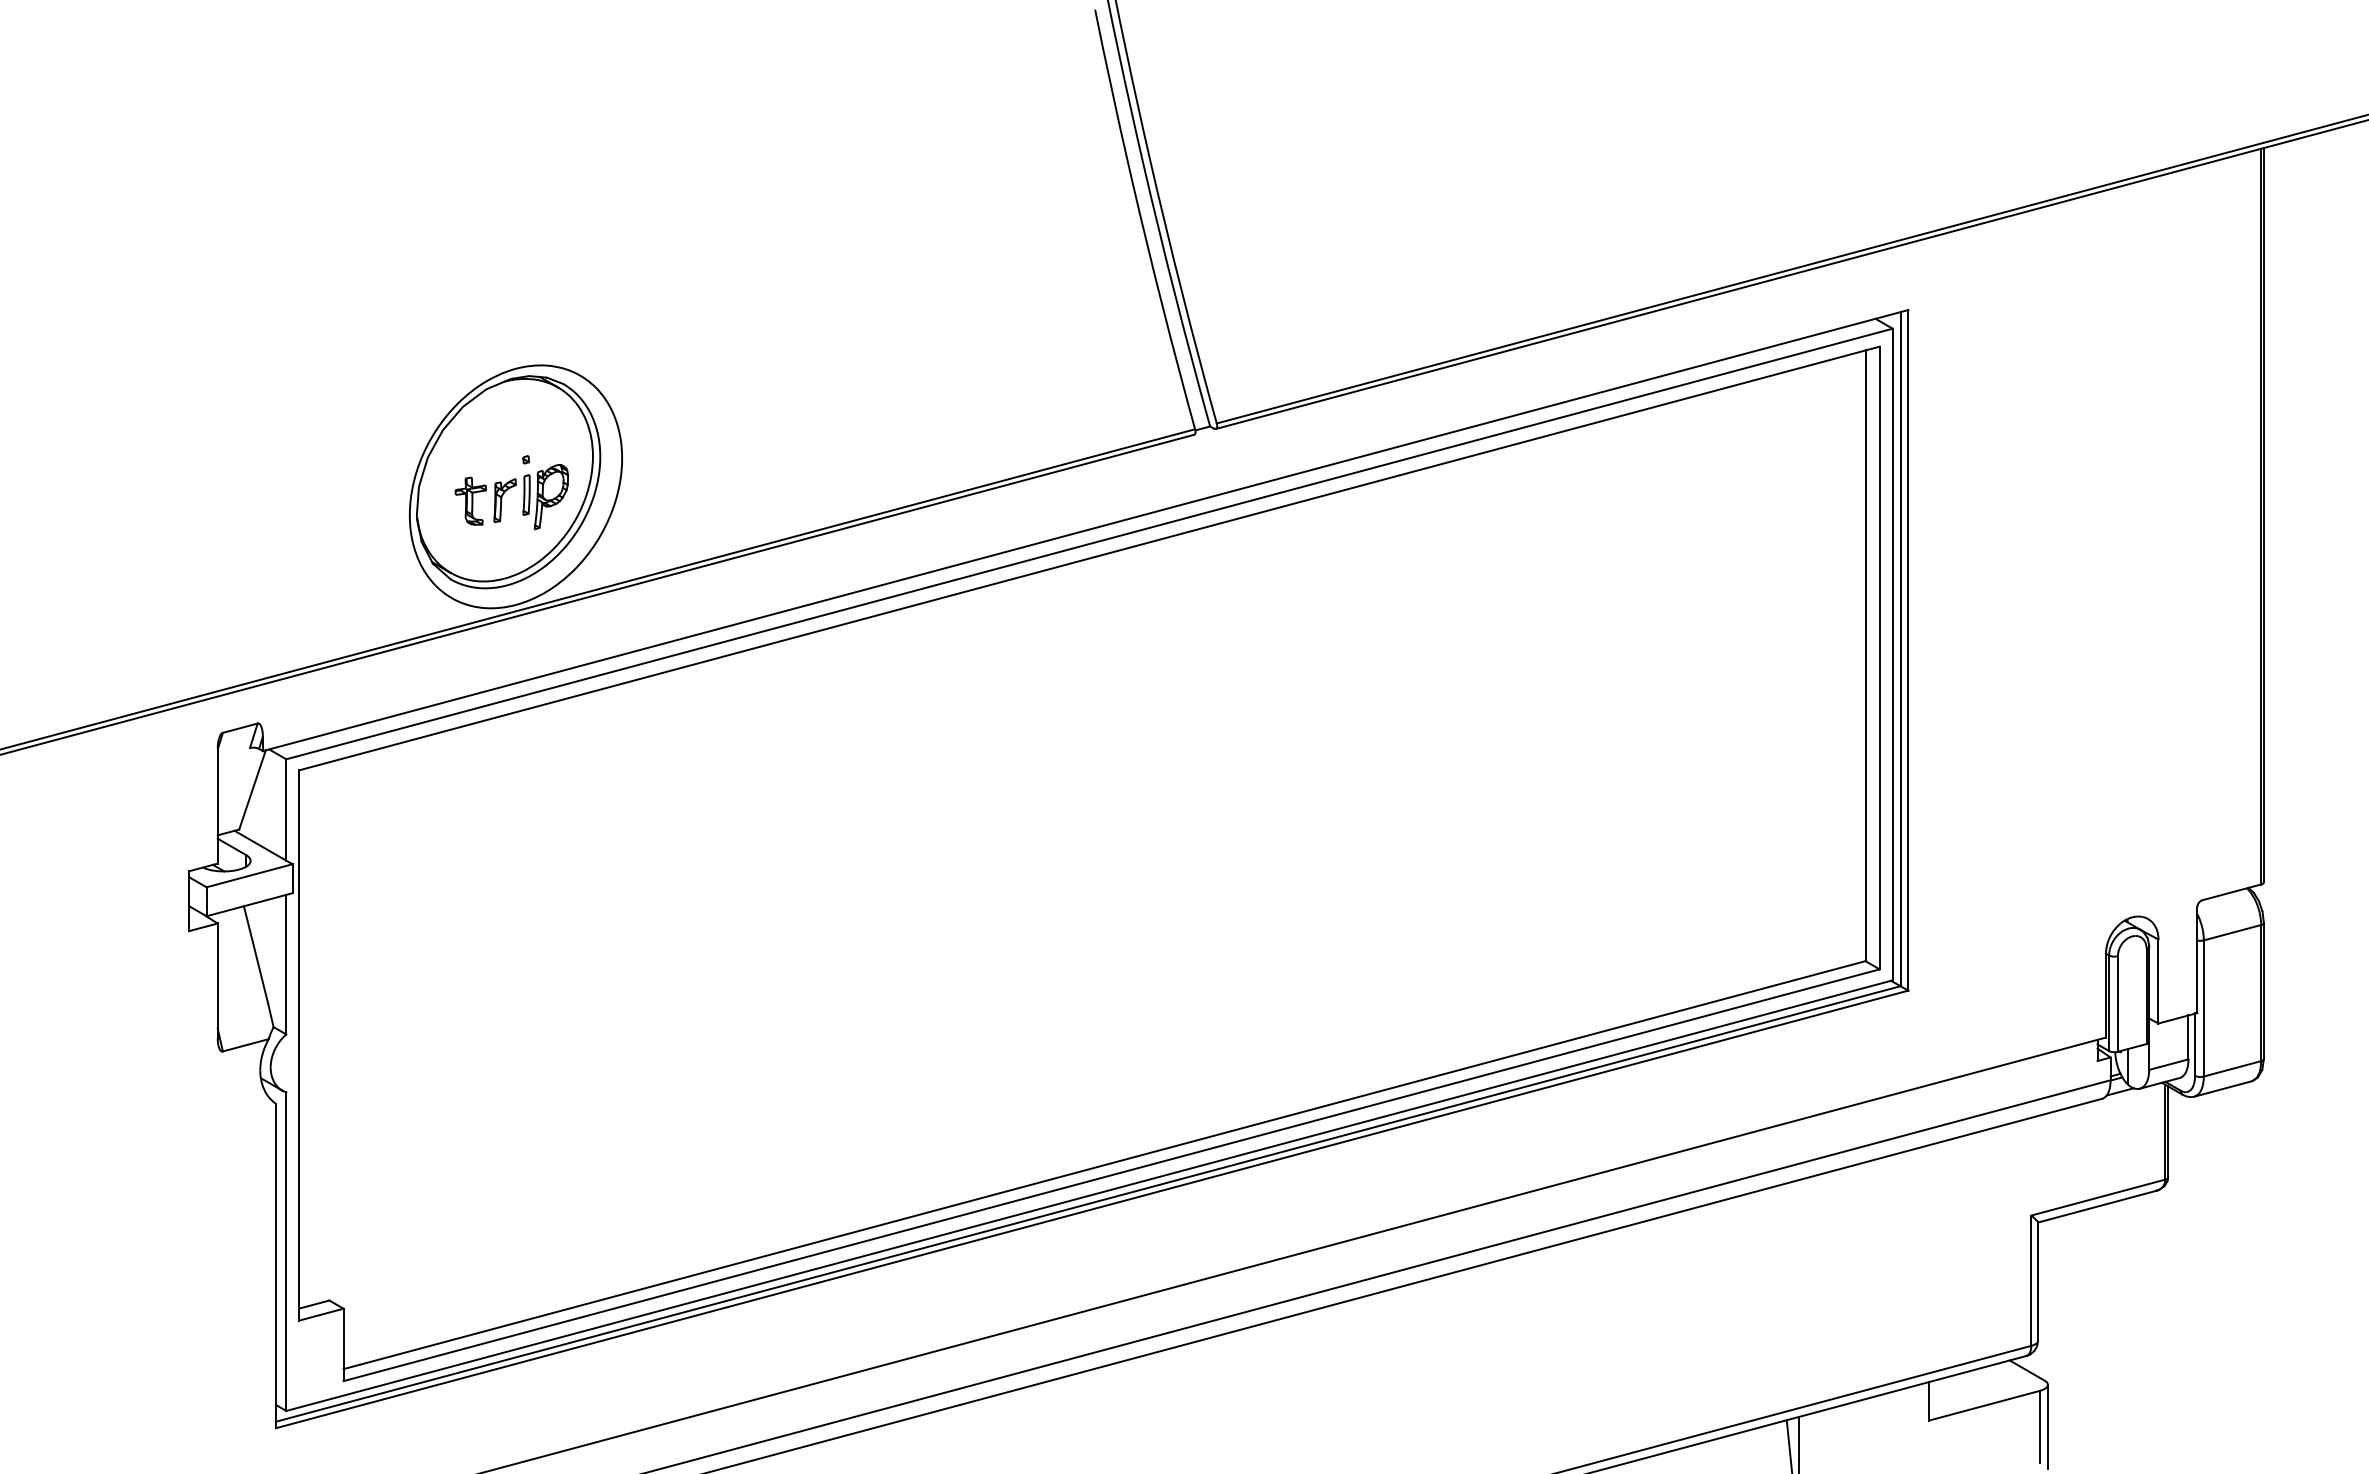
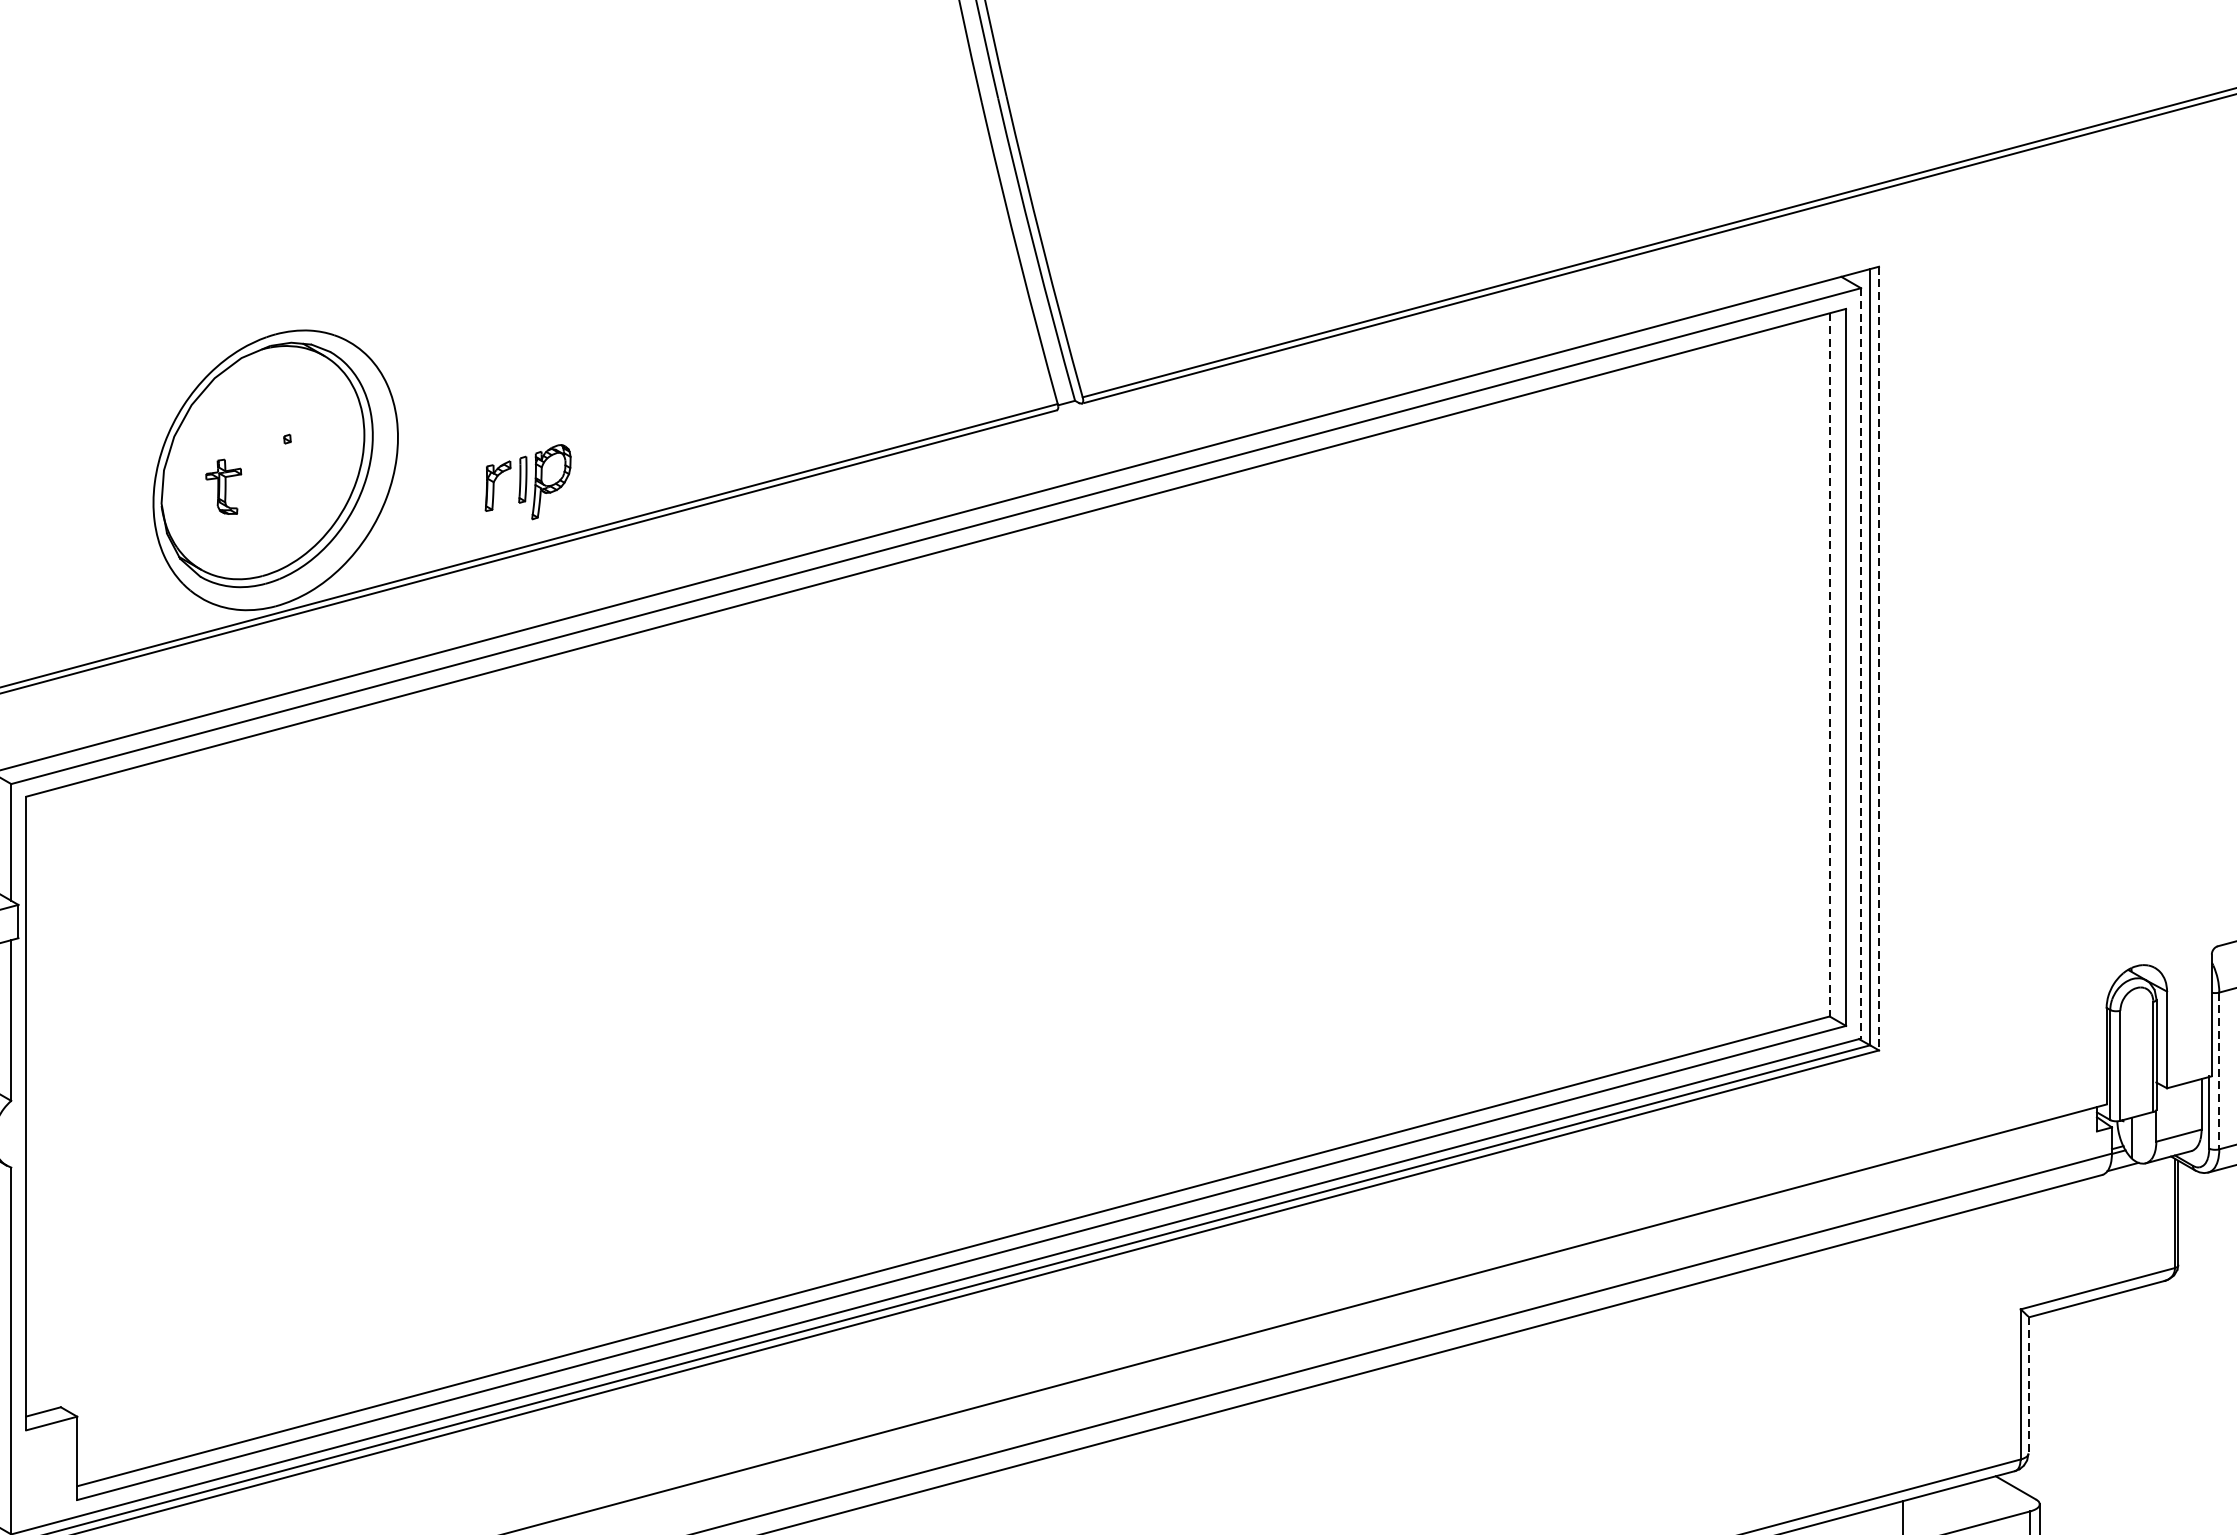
part: (530, 497) -> (527, 482), moved
line: (1908, 650) -> (1879, 658), solid -> dashed
line: (1892, 654) -> (1860, 663), solid -> dashed
line: (1865, 656) -> (1829, 665), solid -> dashed
line: (2203, 1008) -> (2218, 1071), solid -> dashed
line: (2038, 1282) -> (2028, 1386), solid -> dashed

